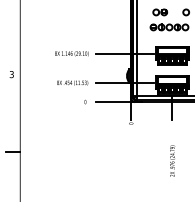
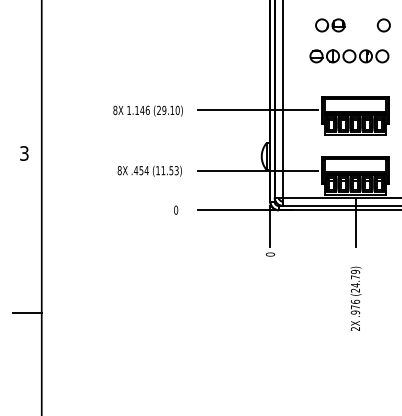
text: (172, 160) -> (355, 297), moved

